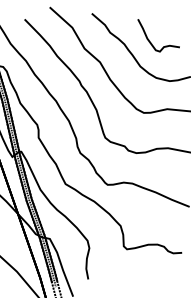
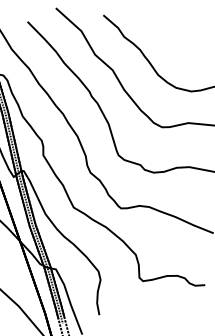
curve: (149, 39) -> (168, 44), removed

